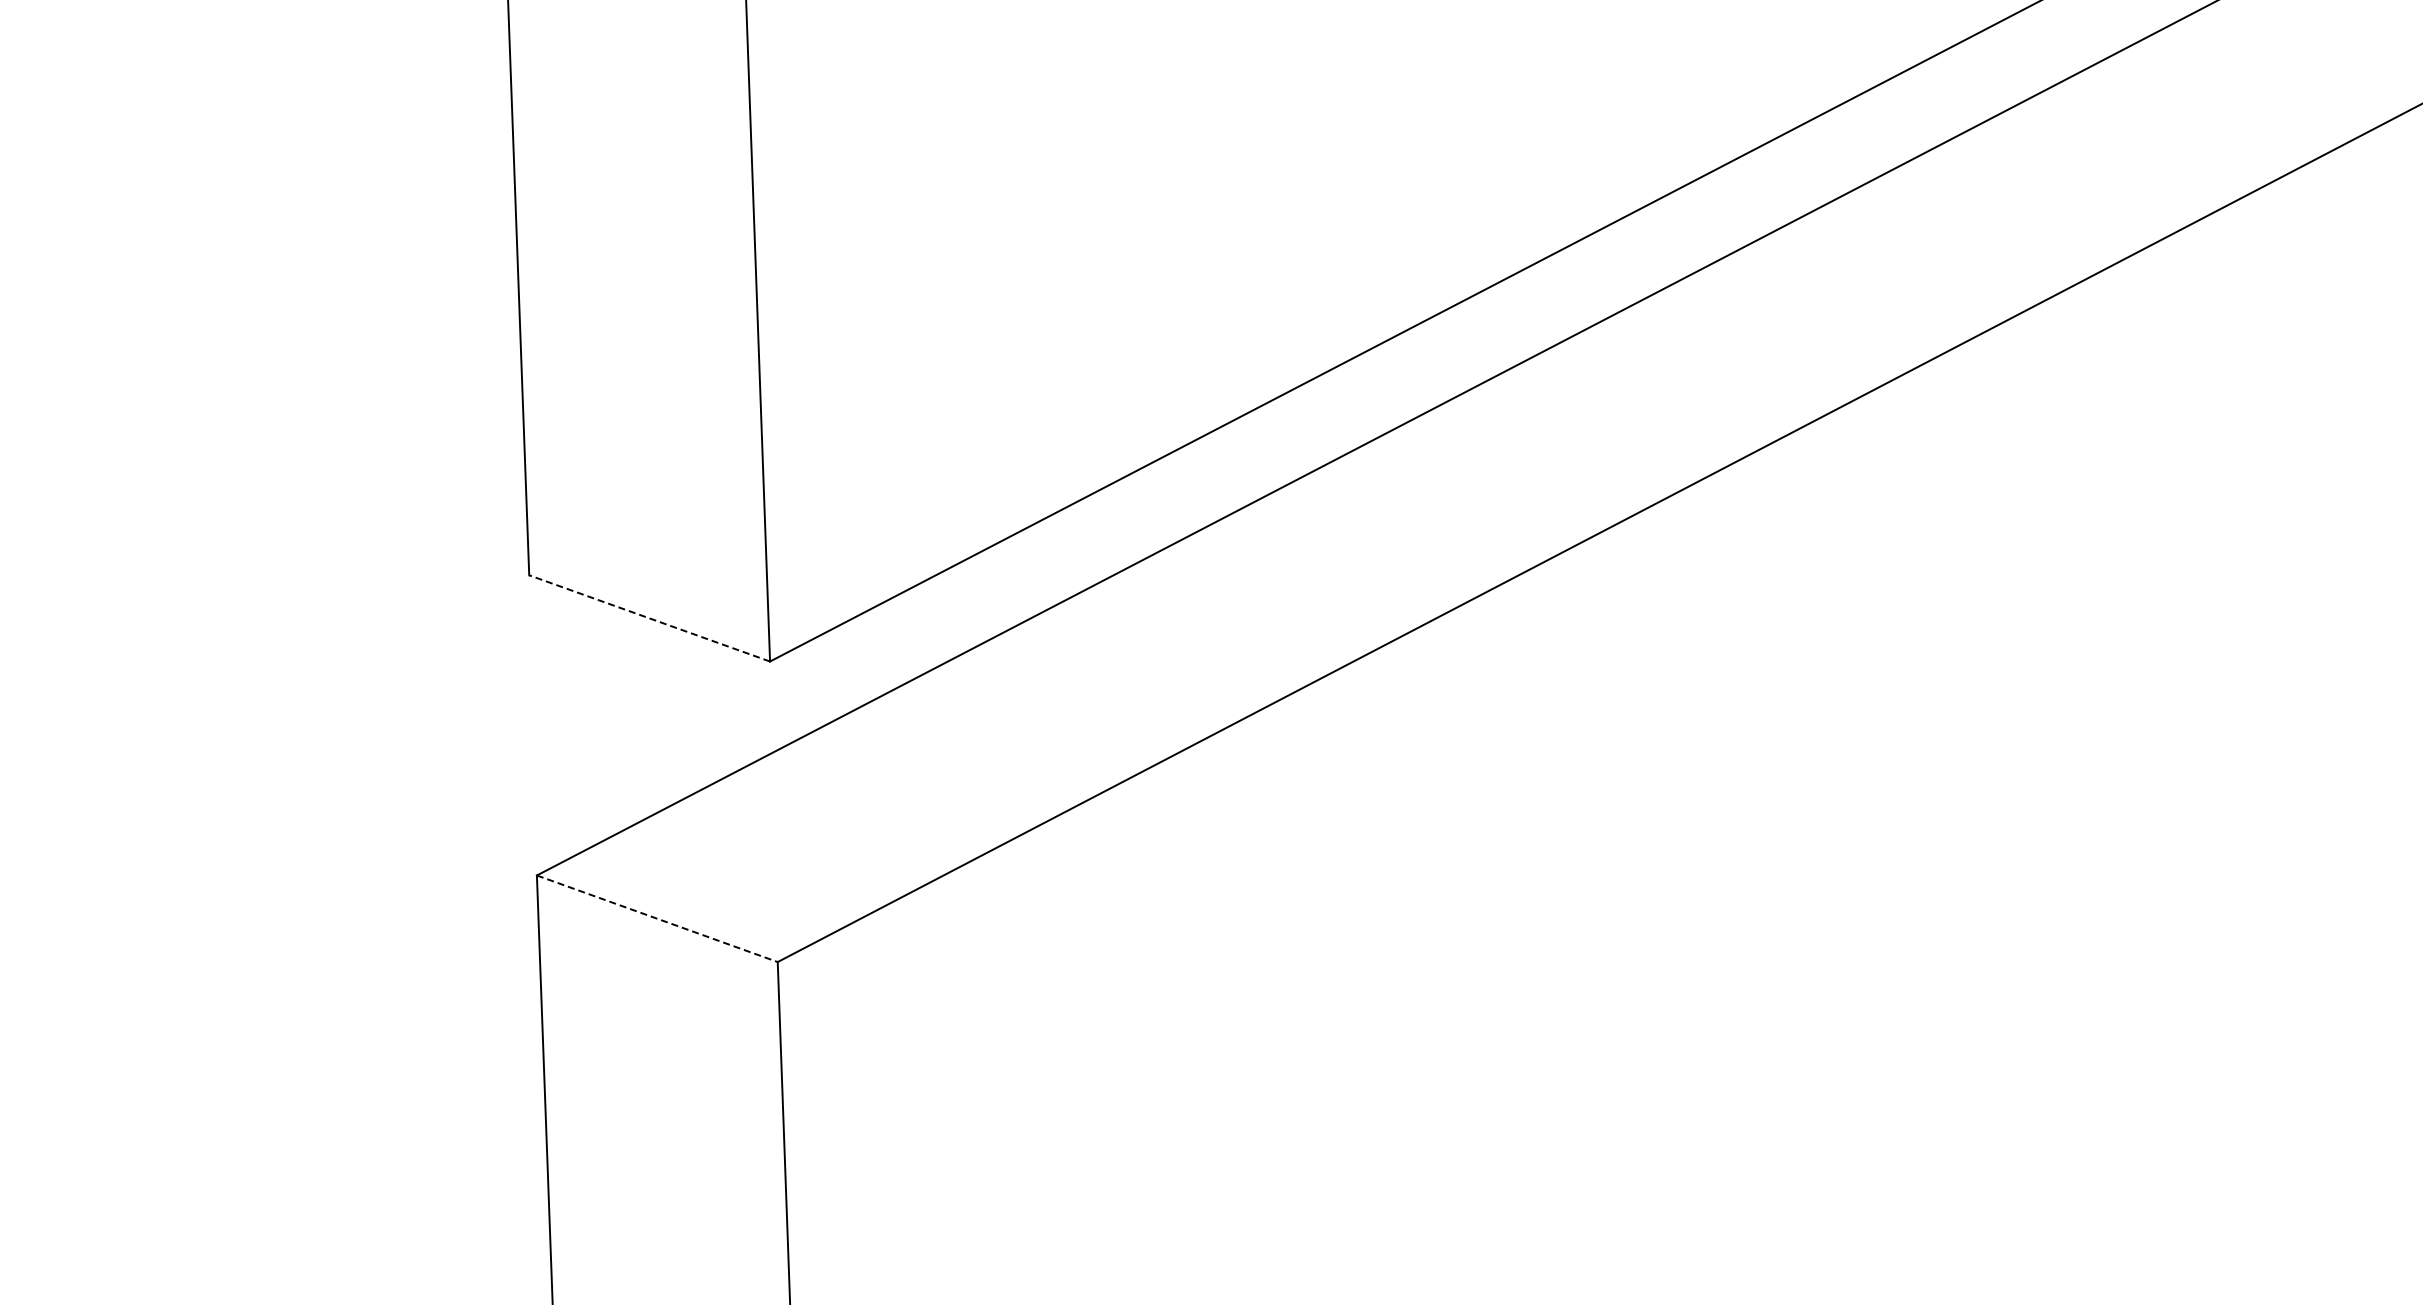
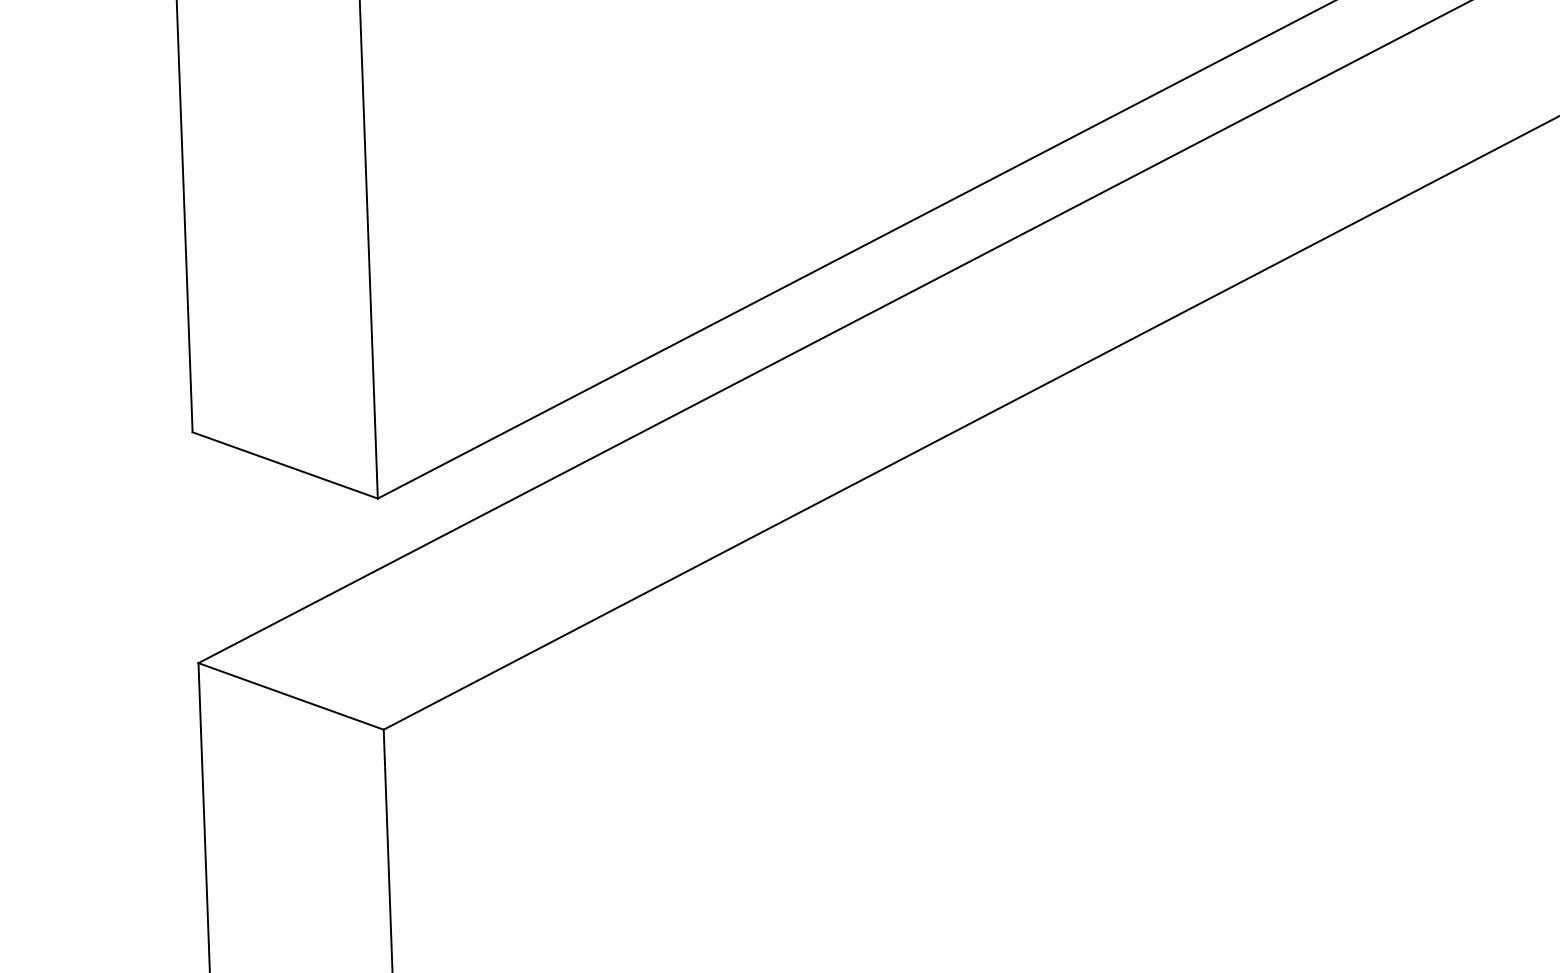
line: (649, 618) -> (285, 465), dashed -> solid
line: (657, 918) -> (291, 696), dashed -> solid

